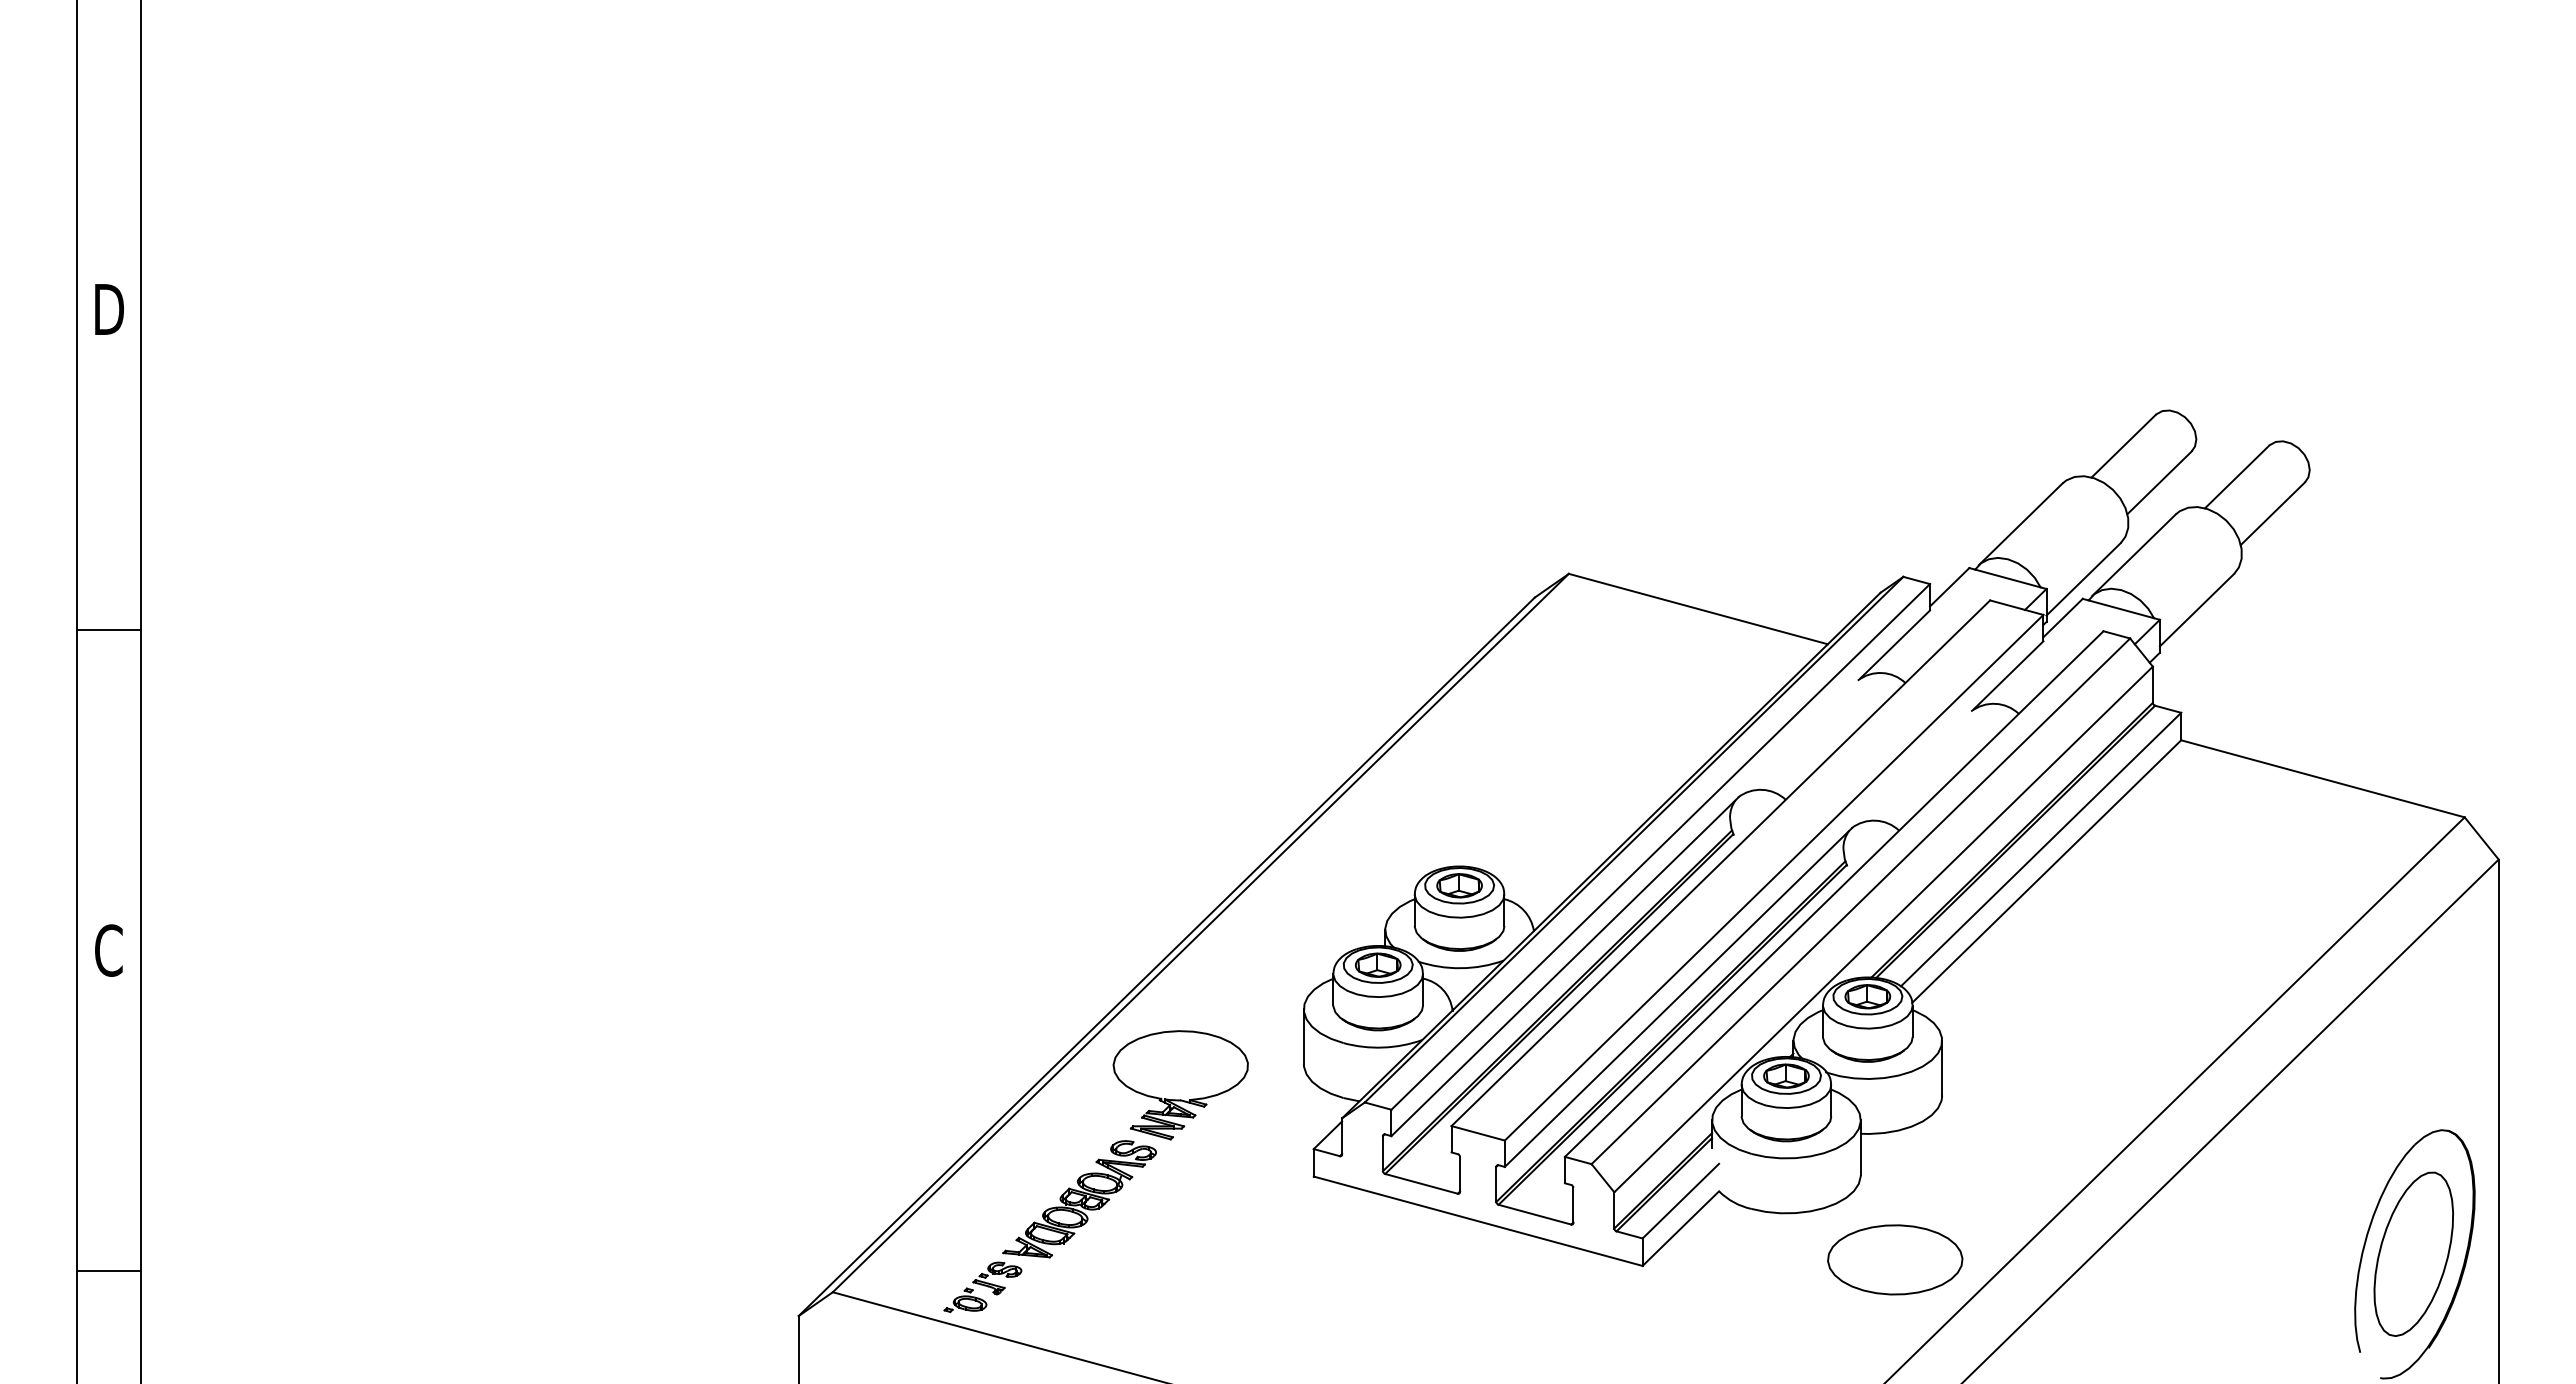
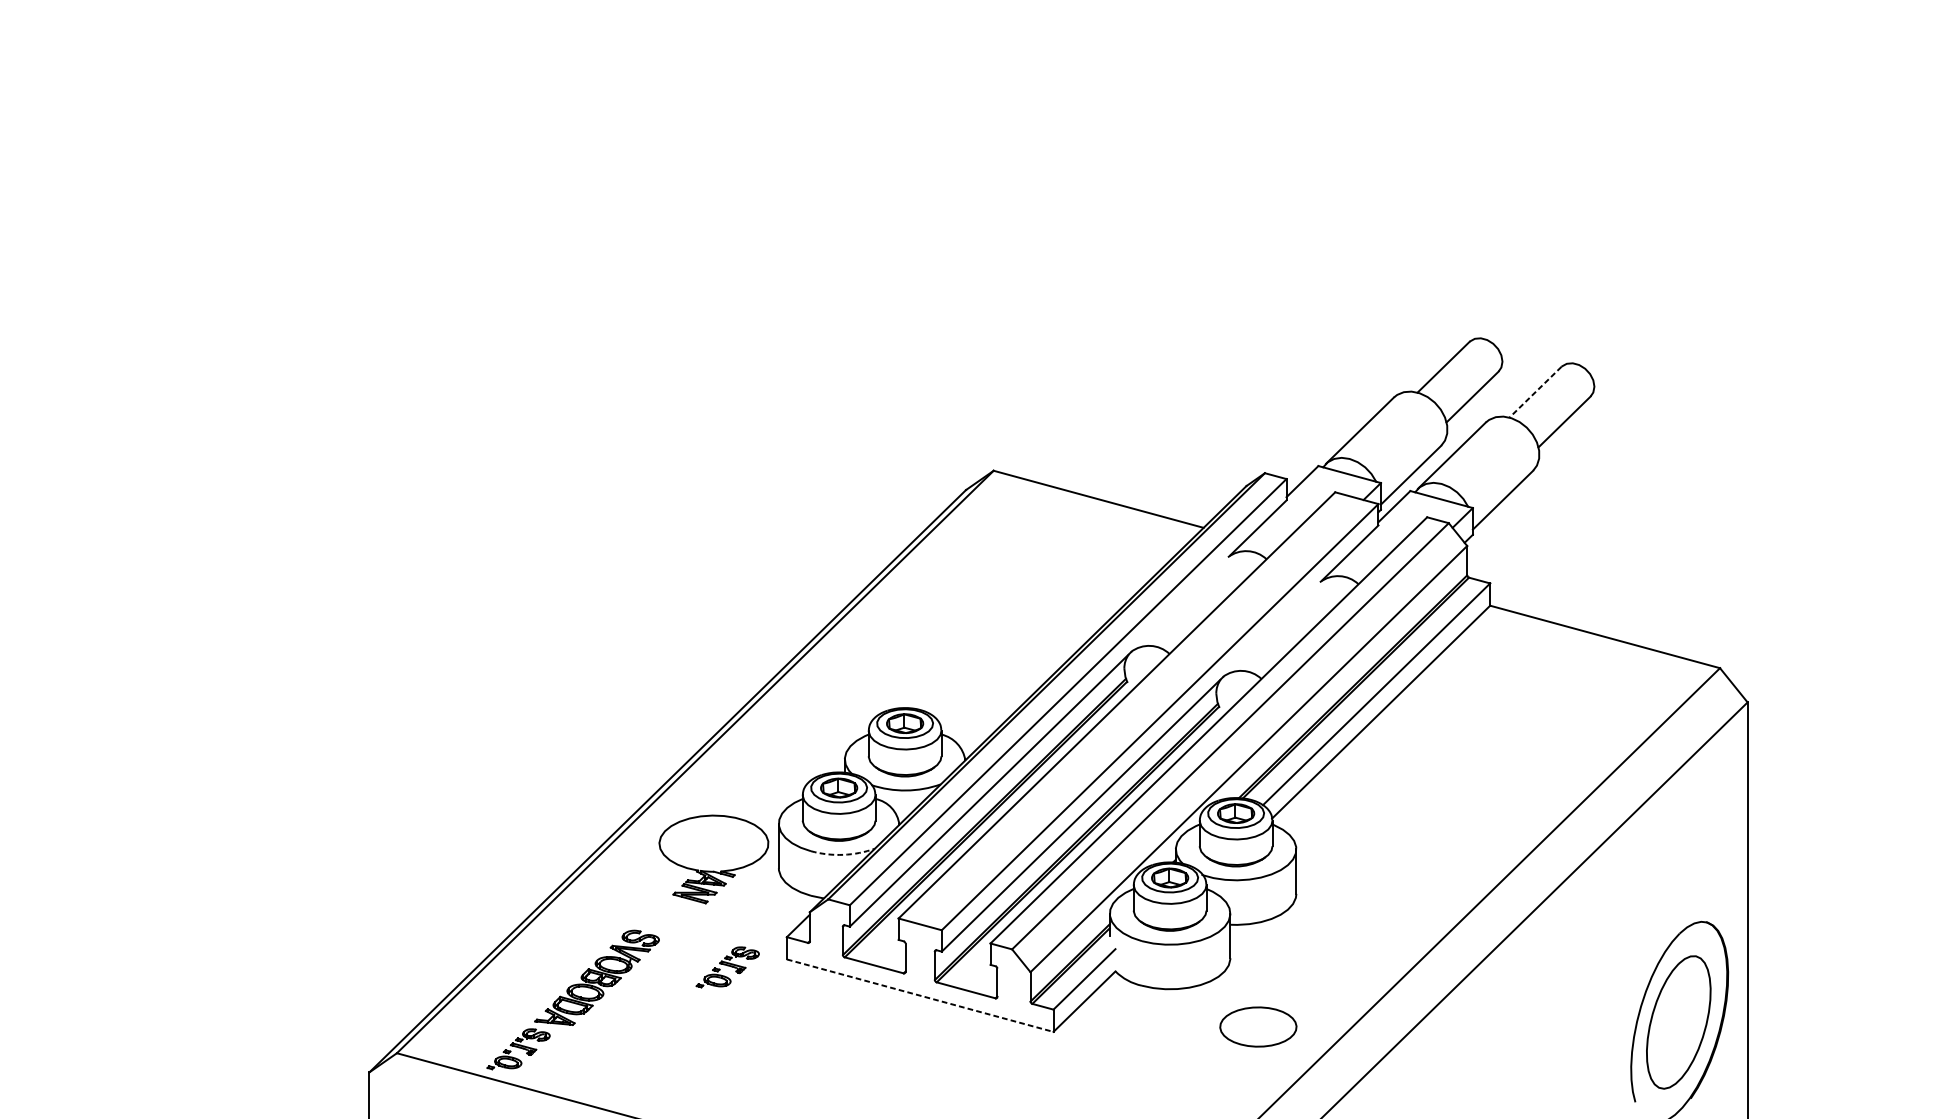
line: (2237, 477) -> (1535, 392), solid -> dashed
arc: (1383, 1047) -> (843, 854), solid -> dashed
part: (1180, 1085) -> (713, 859), moved
part: (1240, 1186) -> (727, 967), added
line: (1478, 1221) -> (920, 995), solid -> dashed
part: (1895, 1259) -> (1258, 1026), size x0.7

